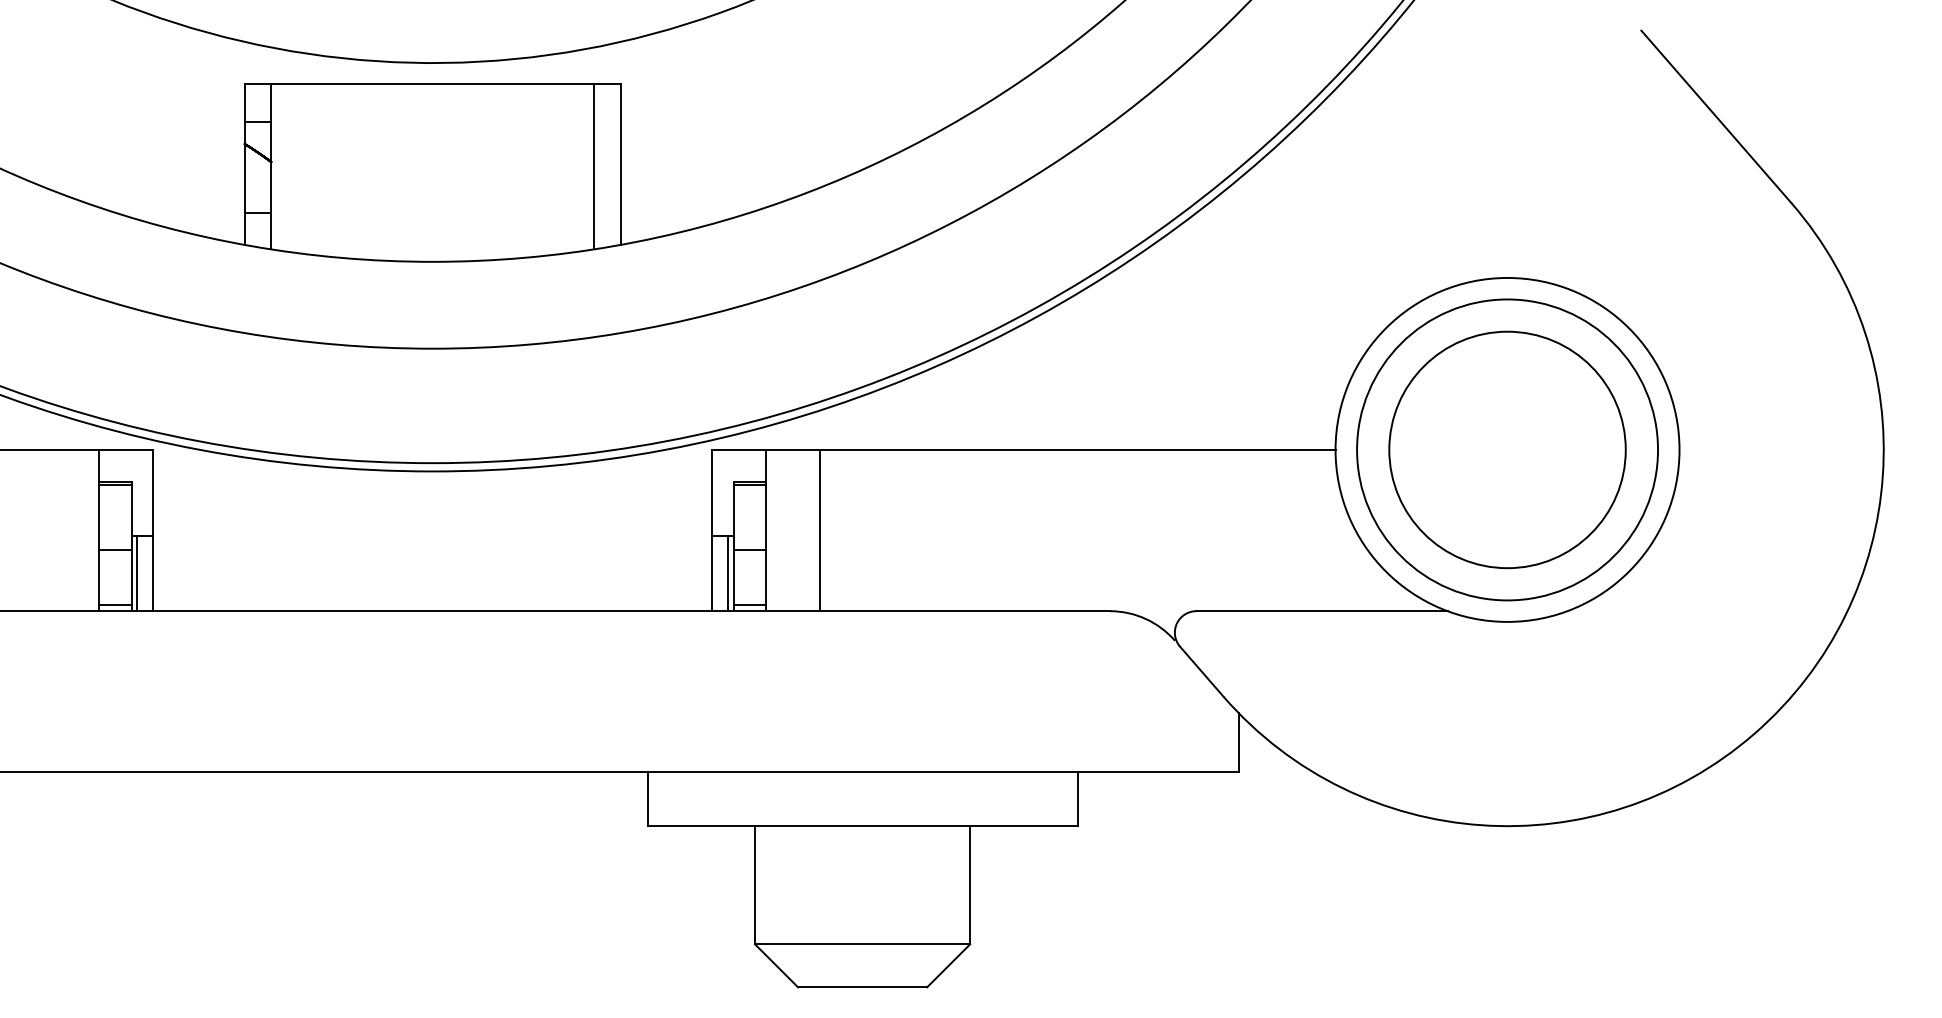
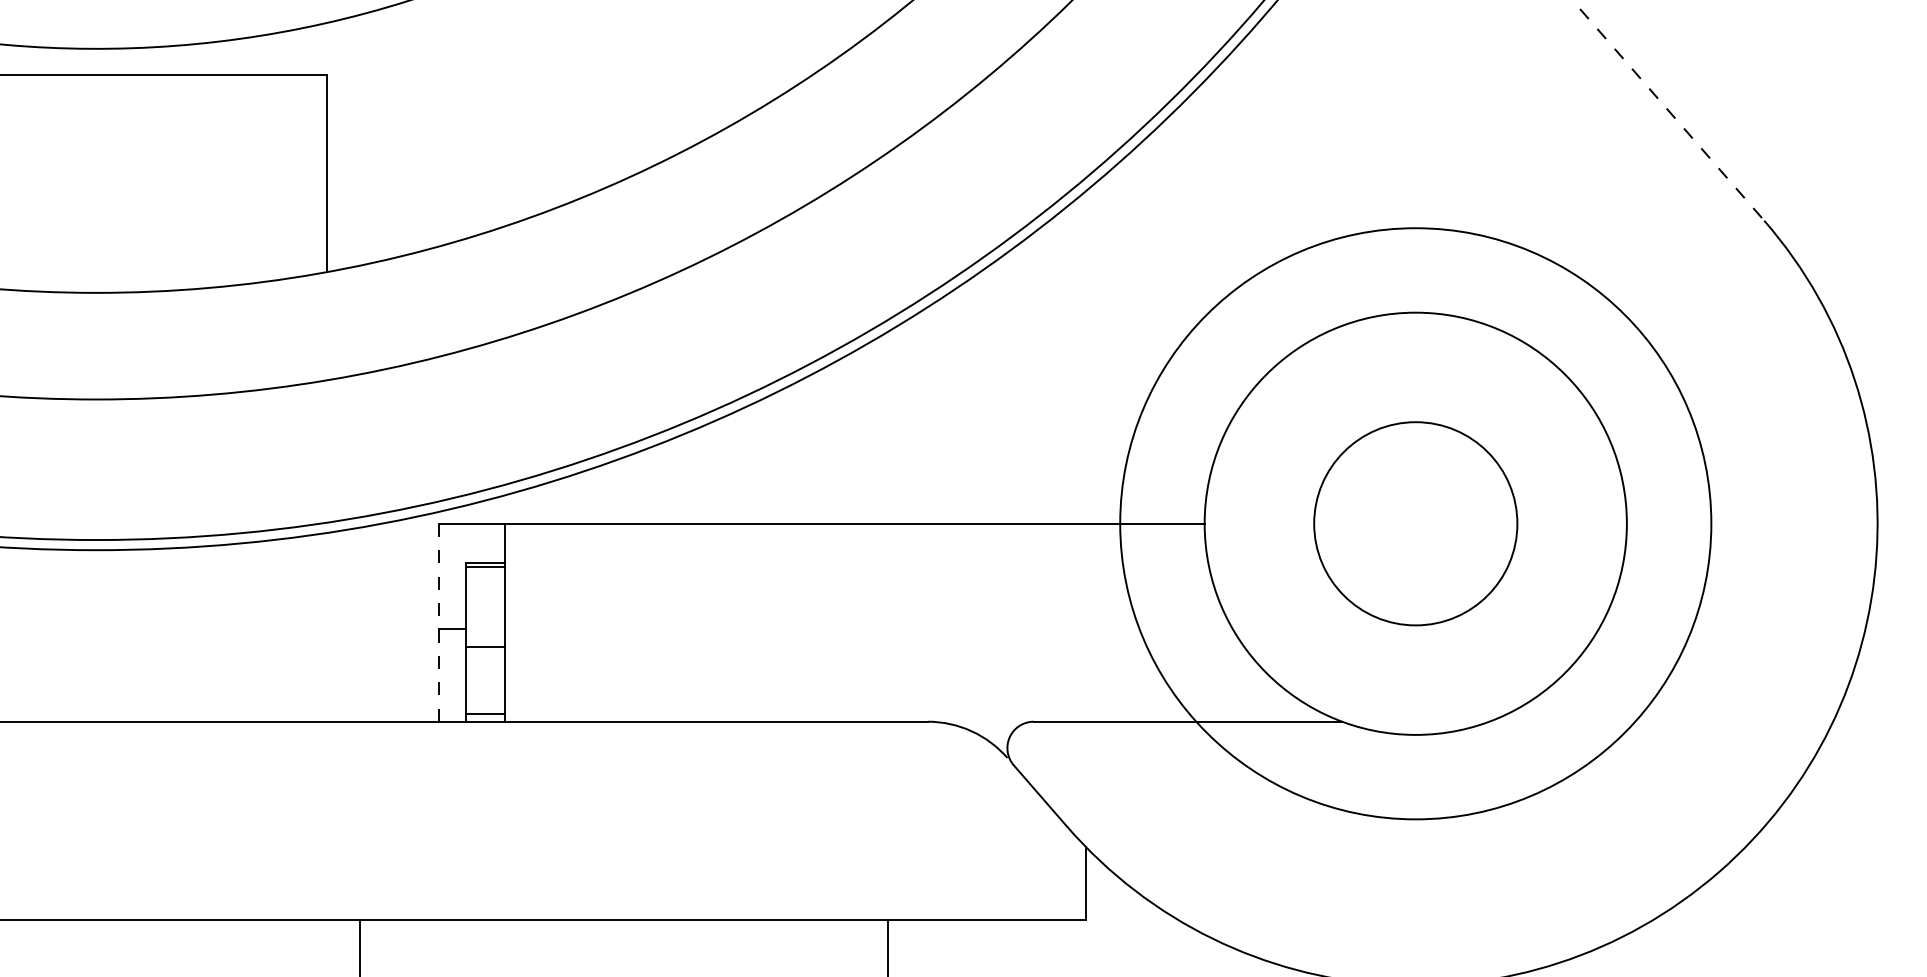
line: (1716, 117) -> (1672, 115), solid -> dashed
line: (593, 166) -> (293, 175), removed
circle: (1507, 449) -> (1415, 523), size x0.7
circle: (1507, 449) -> (1415, 523), size x1.6
line: (712, 530) -> (439, 622), solid -> dashed
line: (819, 530) -> (571, 622), removed
line: (728, 573) -> (459, 675), removed

